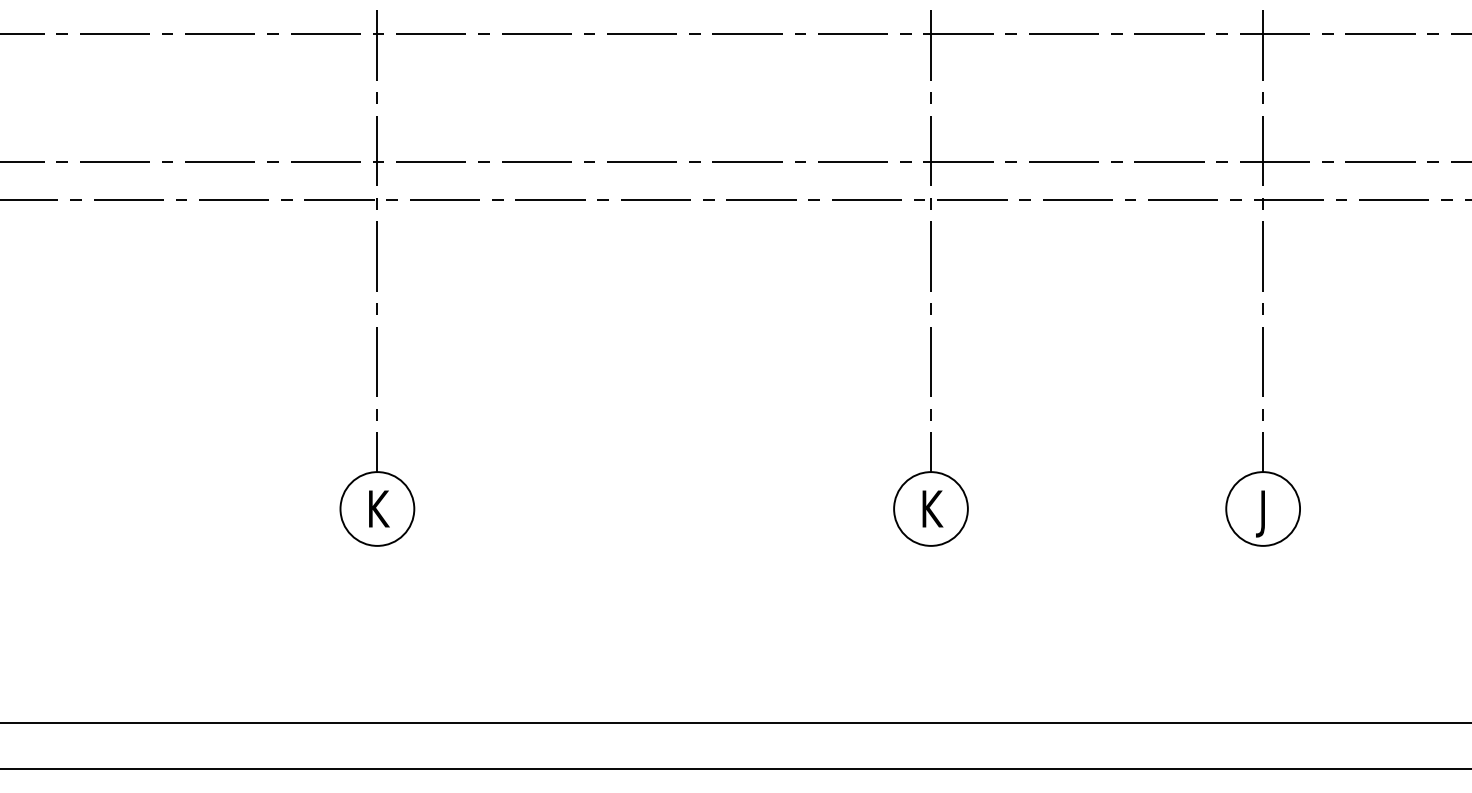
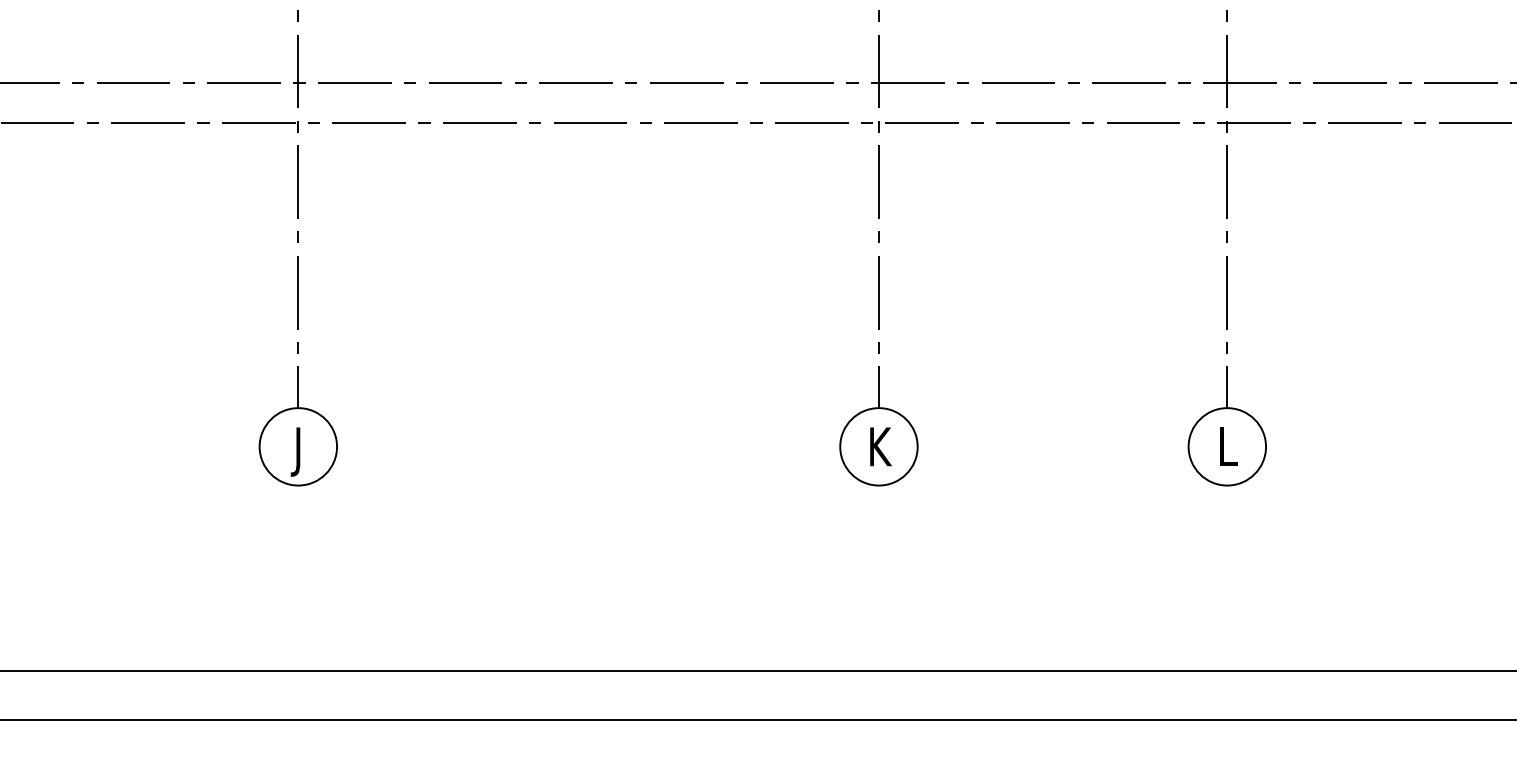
text: (379, 513) -> (300, 451), K -> J
text: (1264, 513) -> (1228, 451), J -> L

